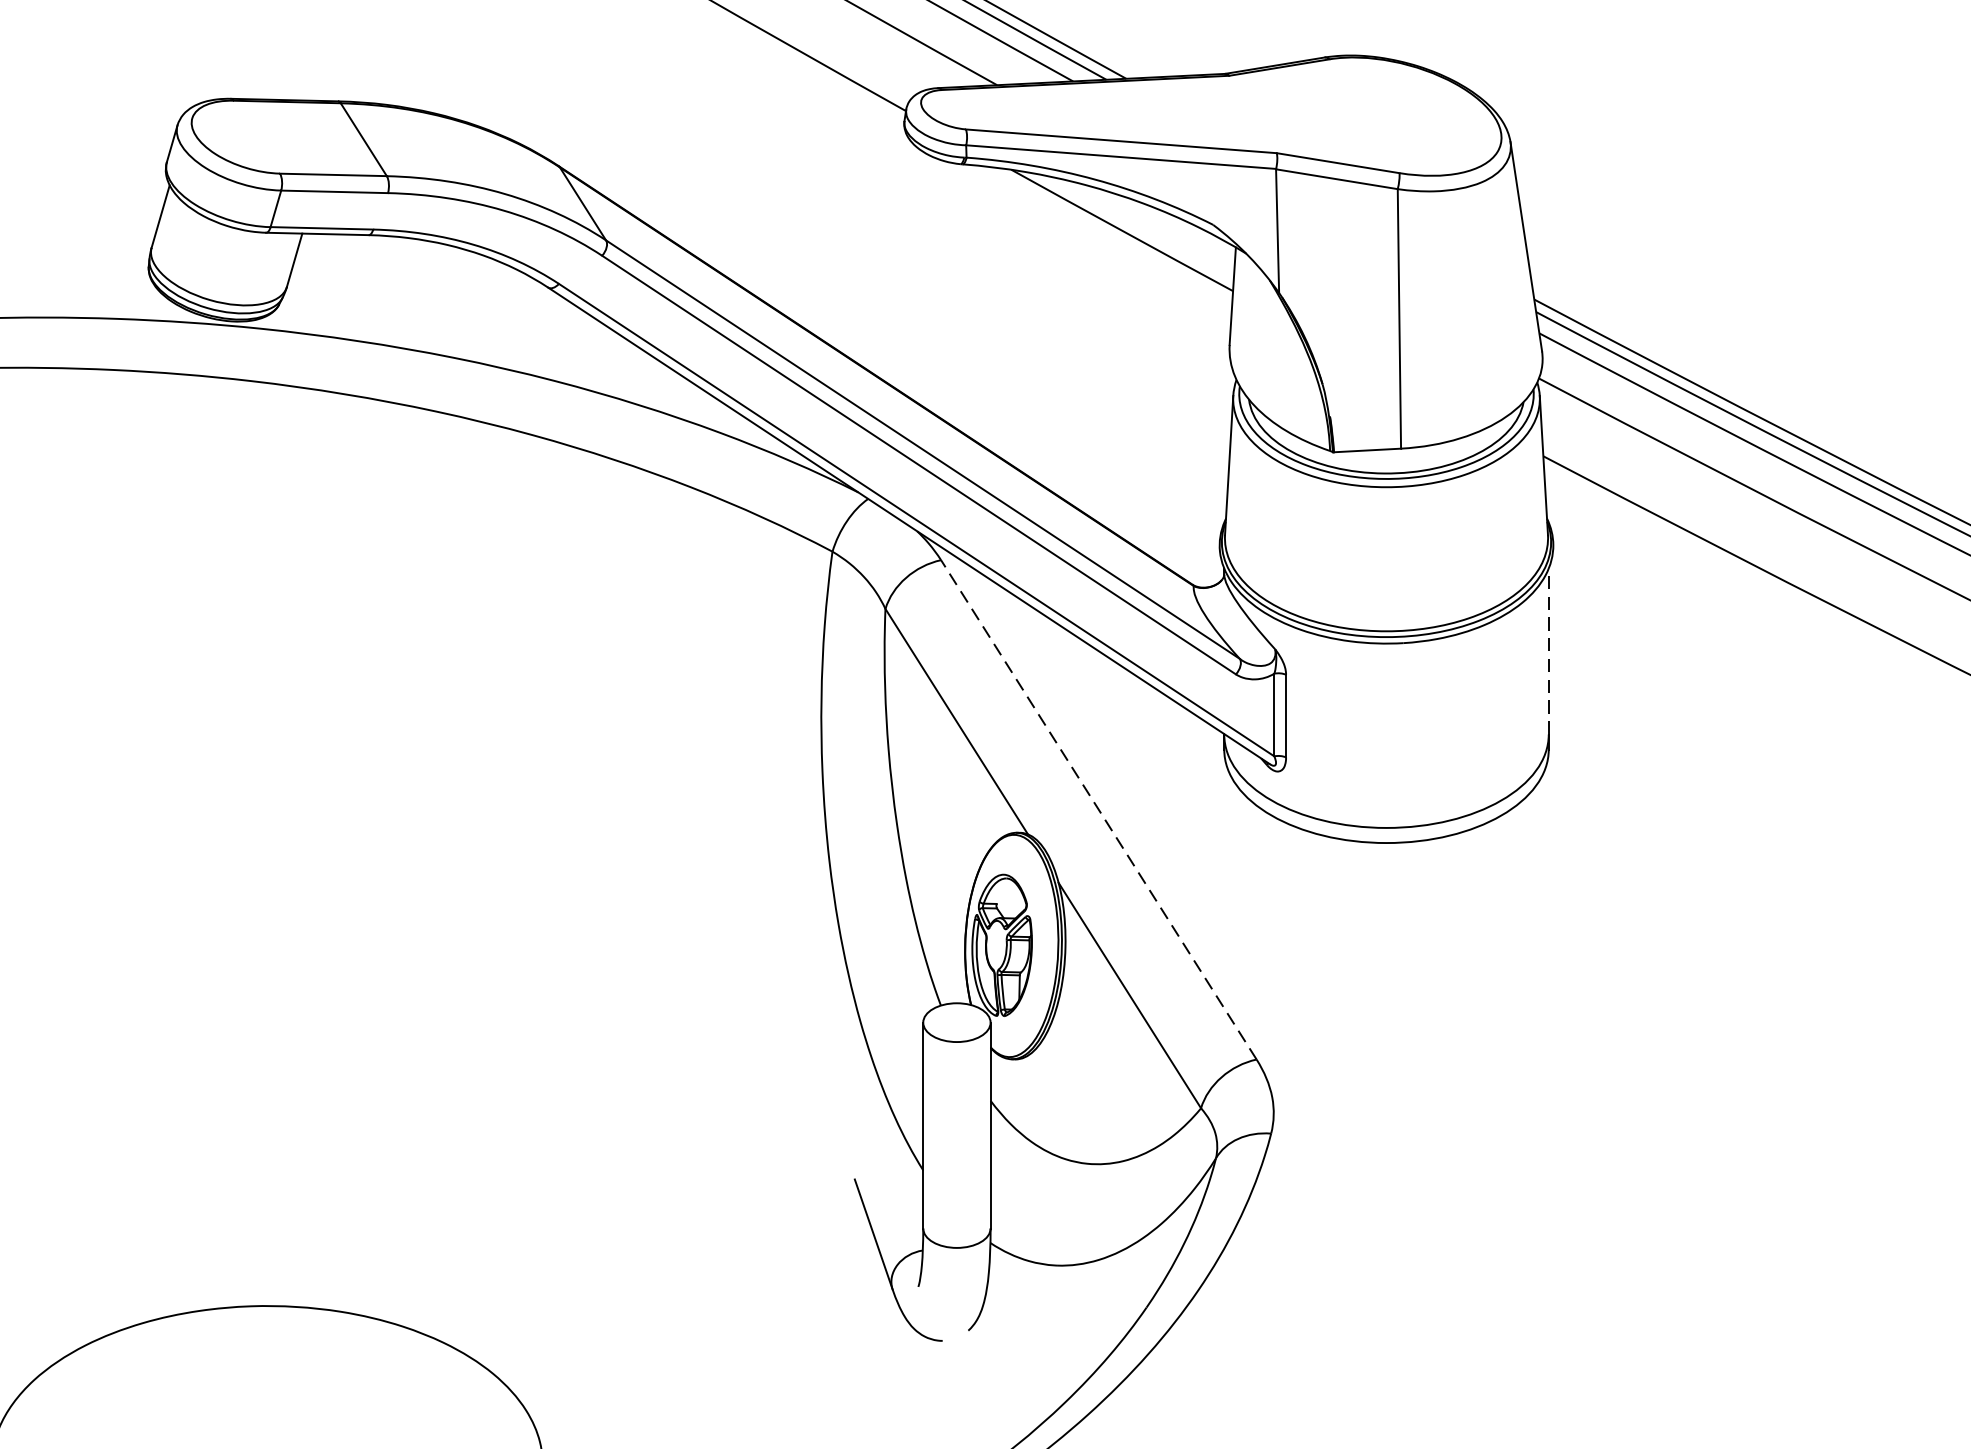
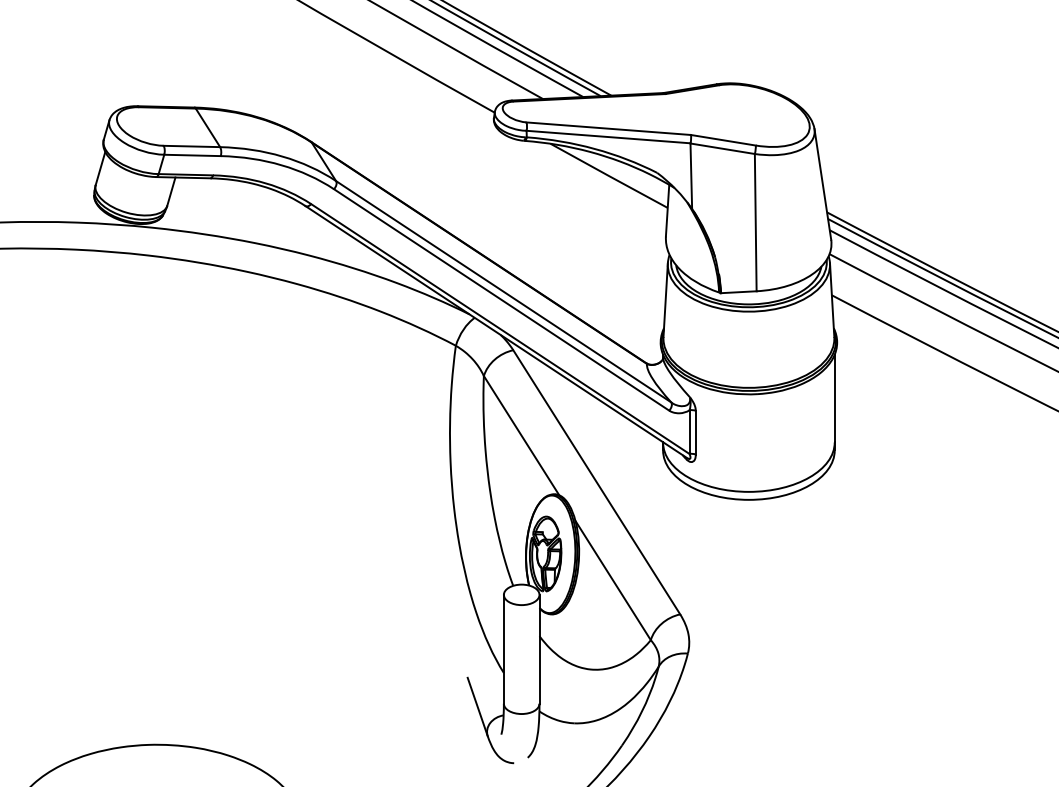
line: (1548, 651) -> (834, 398), dashed -> solid
line: (1098, 808) -> (596, 481), dashed -> solid

